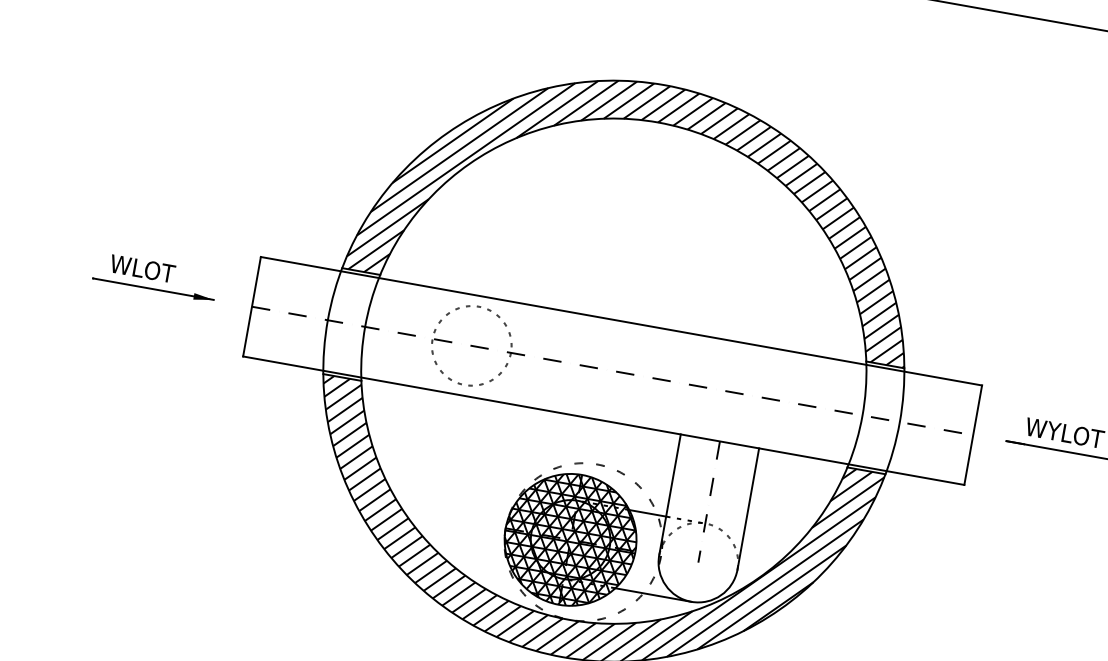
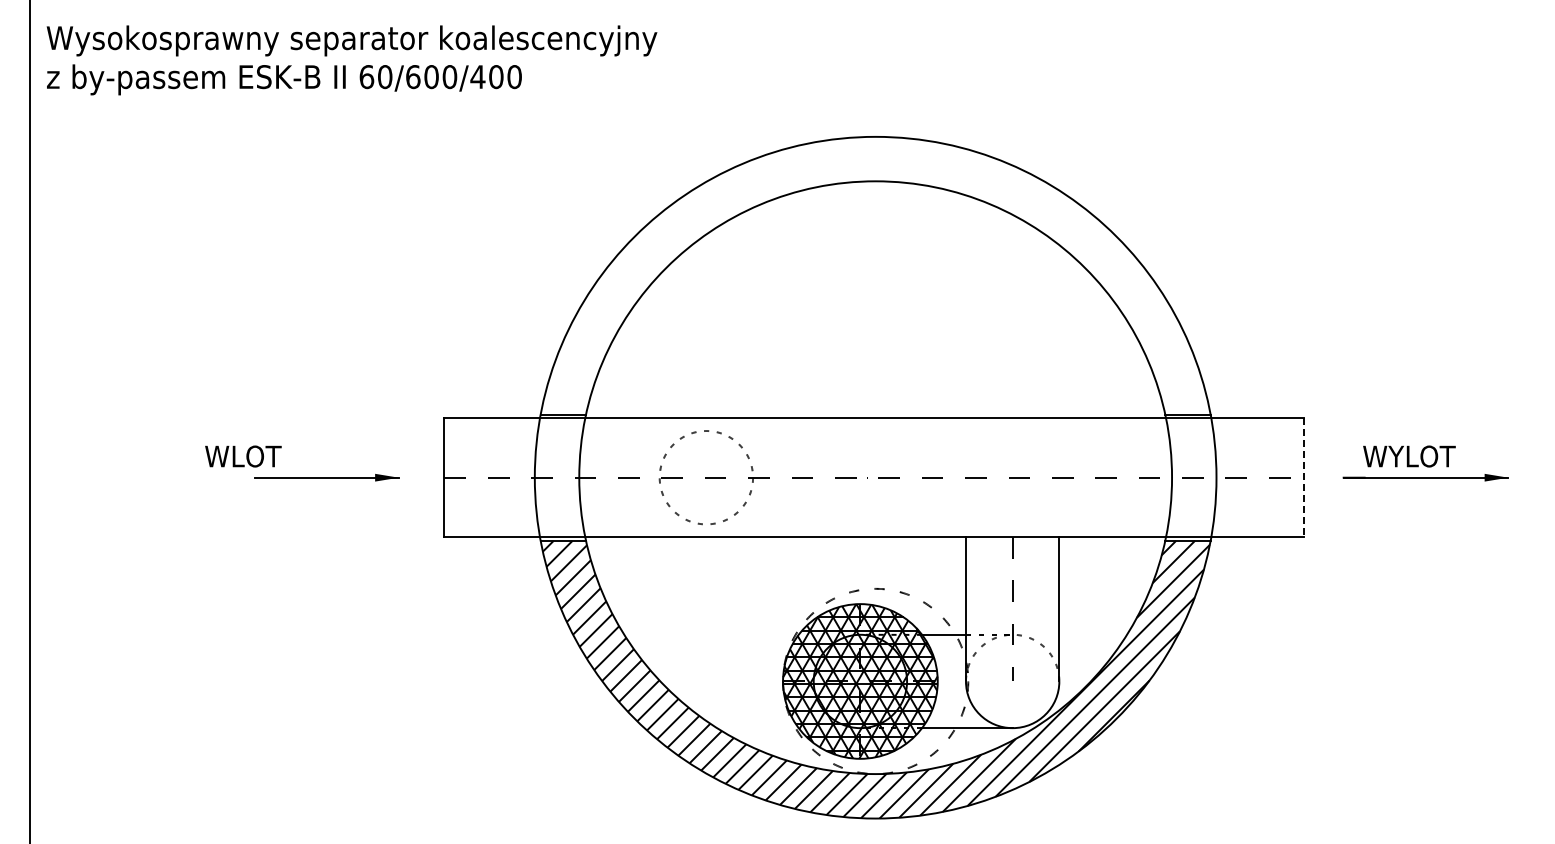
hatch: (644, 201) -> (876, 275), removed
text: (142, 268) -> (243, 456), moved
line: (972, 435) -> (1303, 478), solid -> dashed

